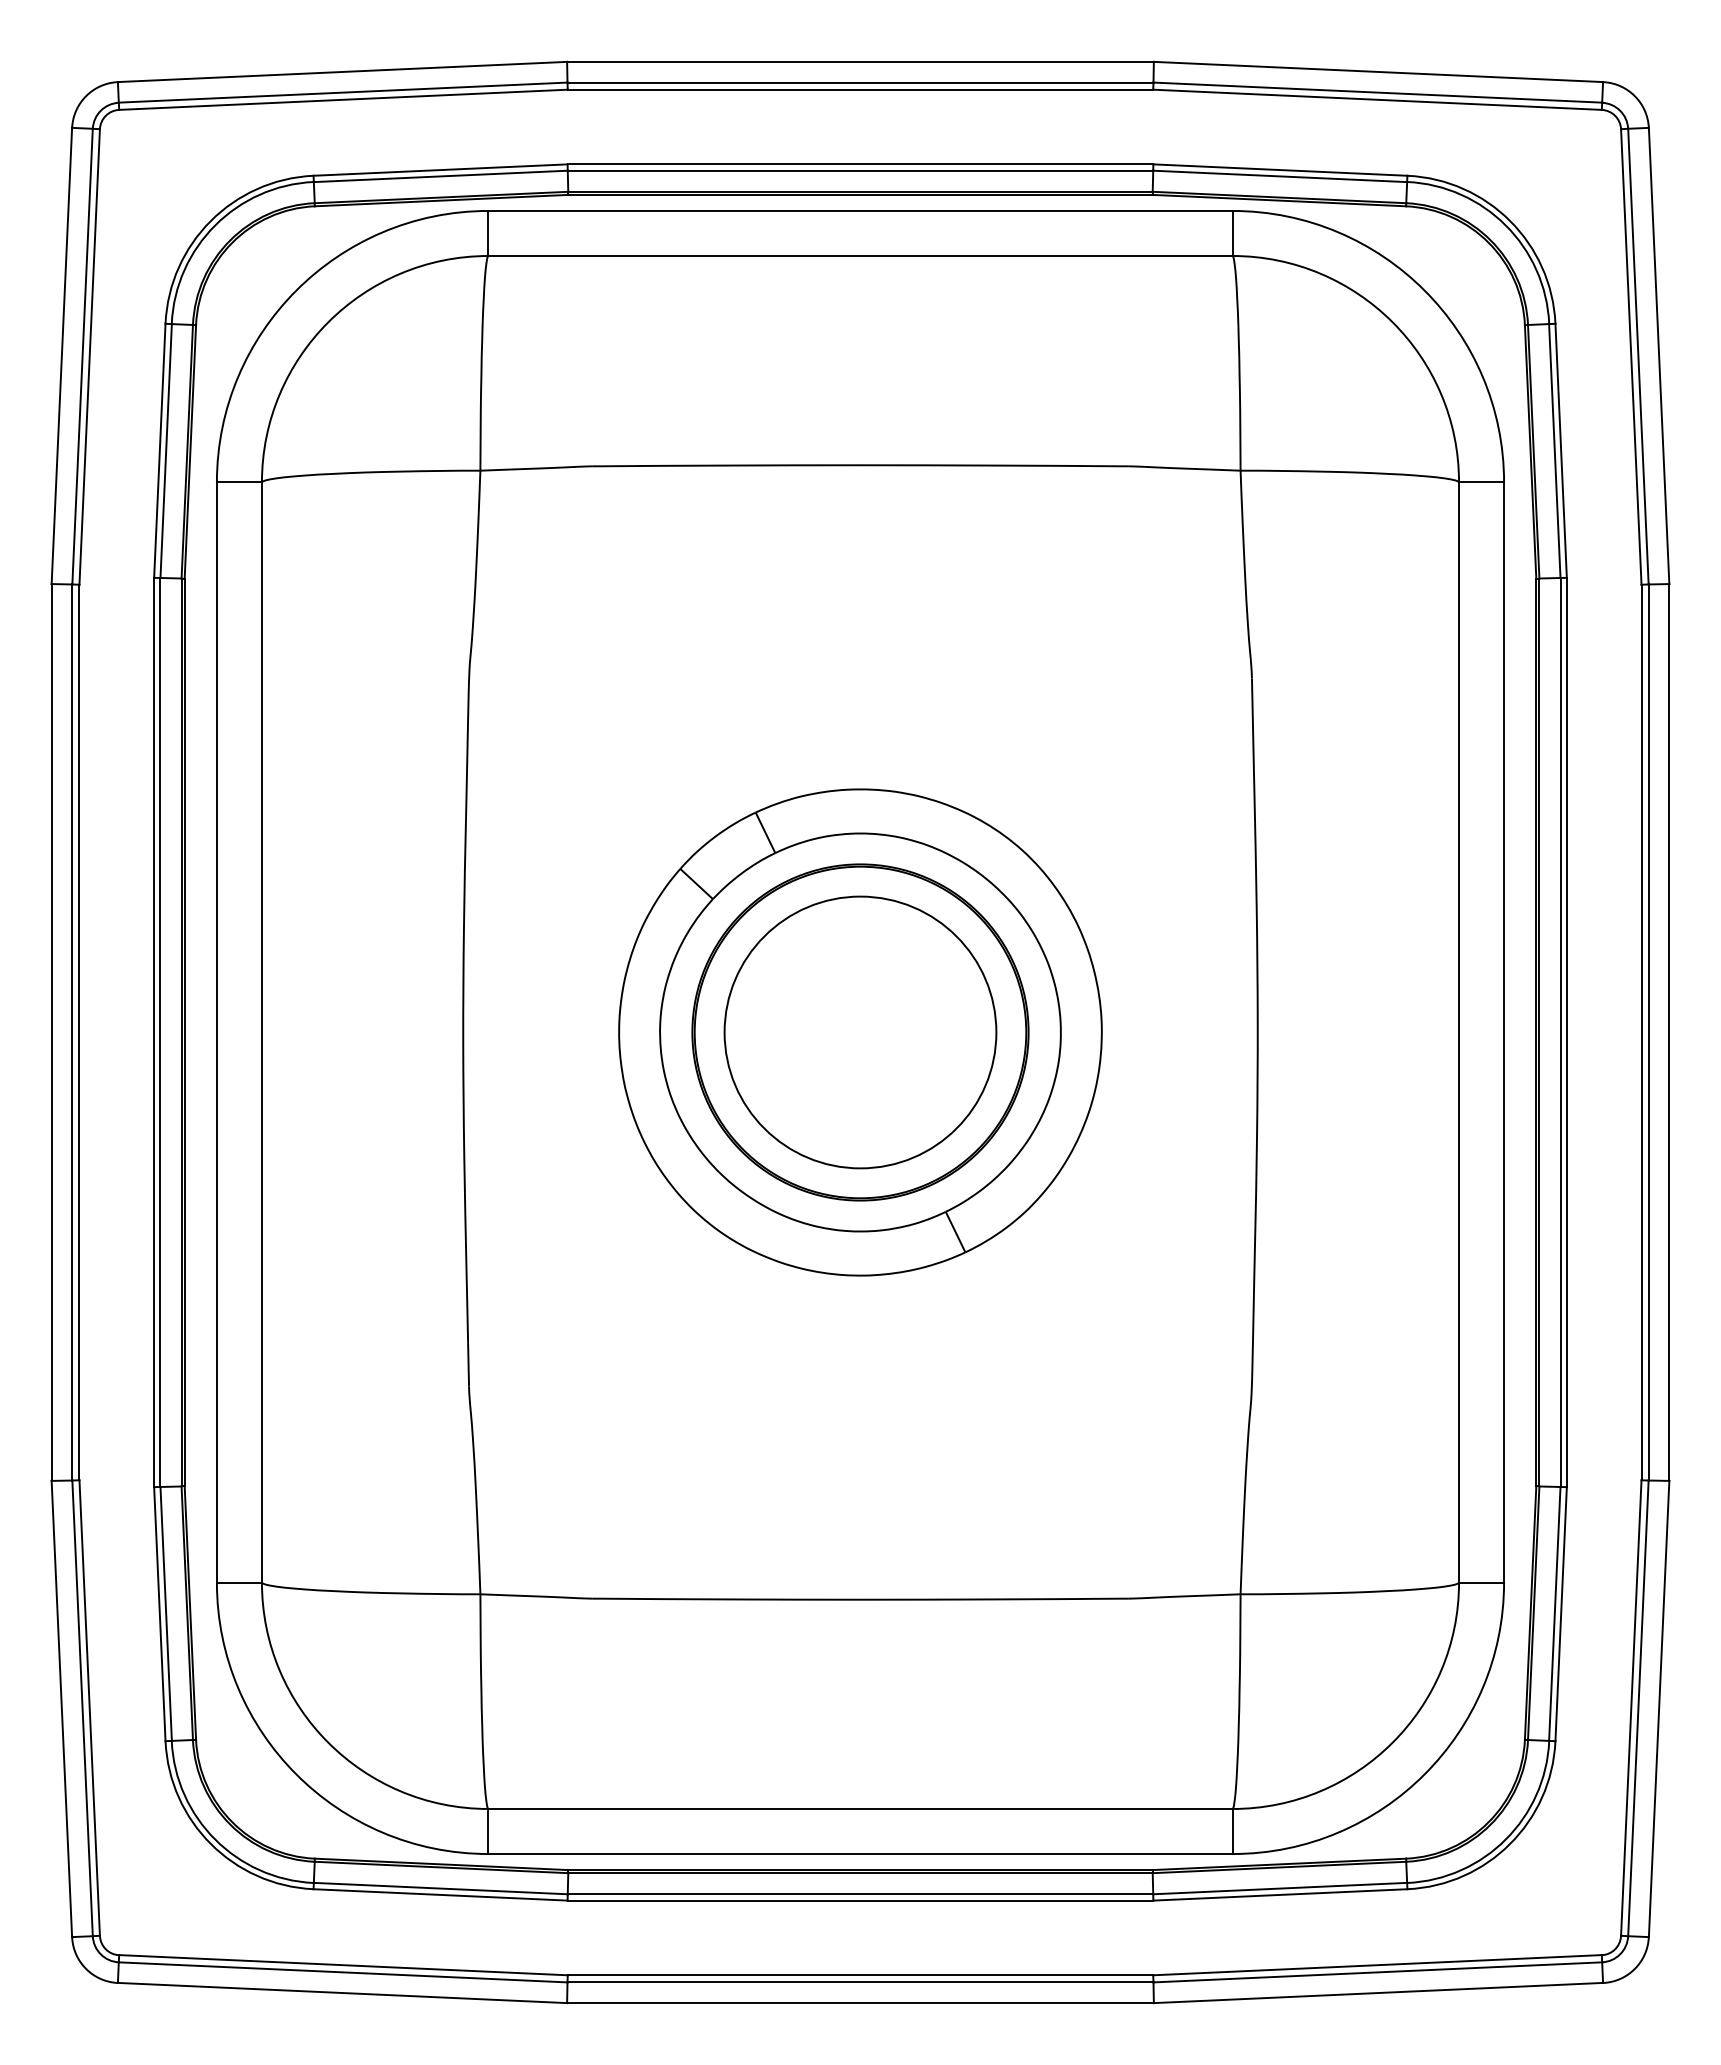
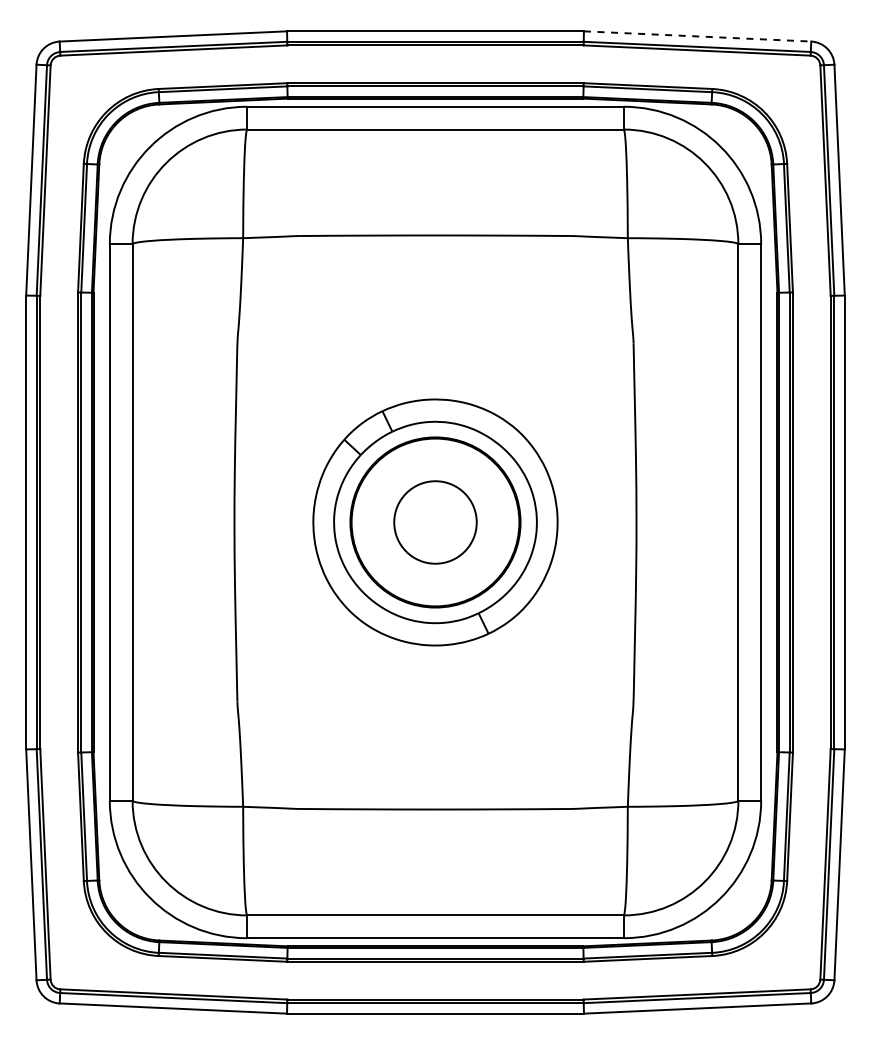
line: (1378, 72) -> (697, 36), solid -> dashed
circle: (860, 1032) -> (435, 522), size x0.6

